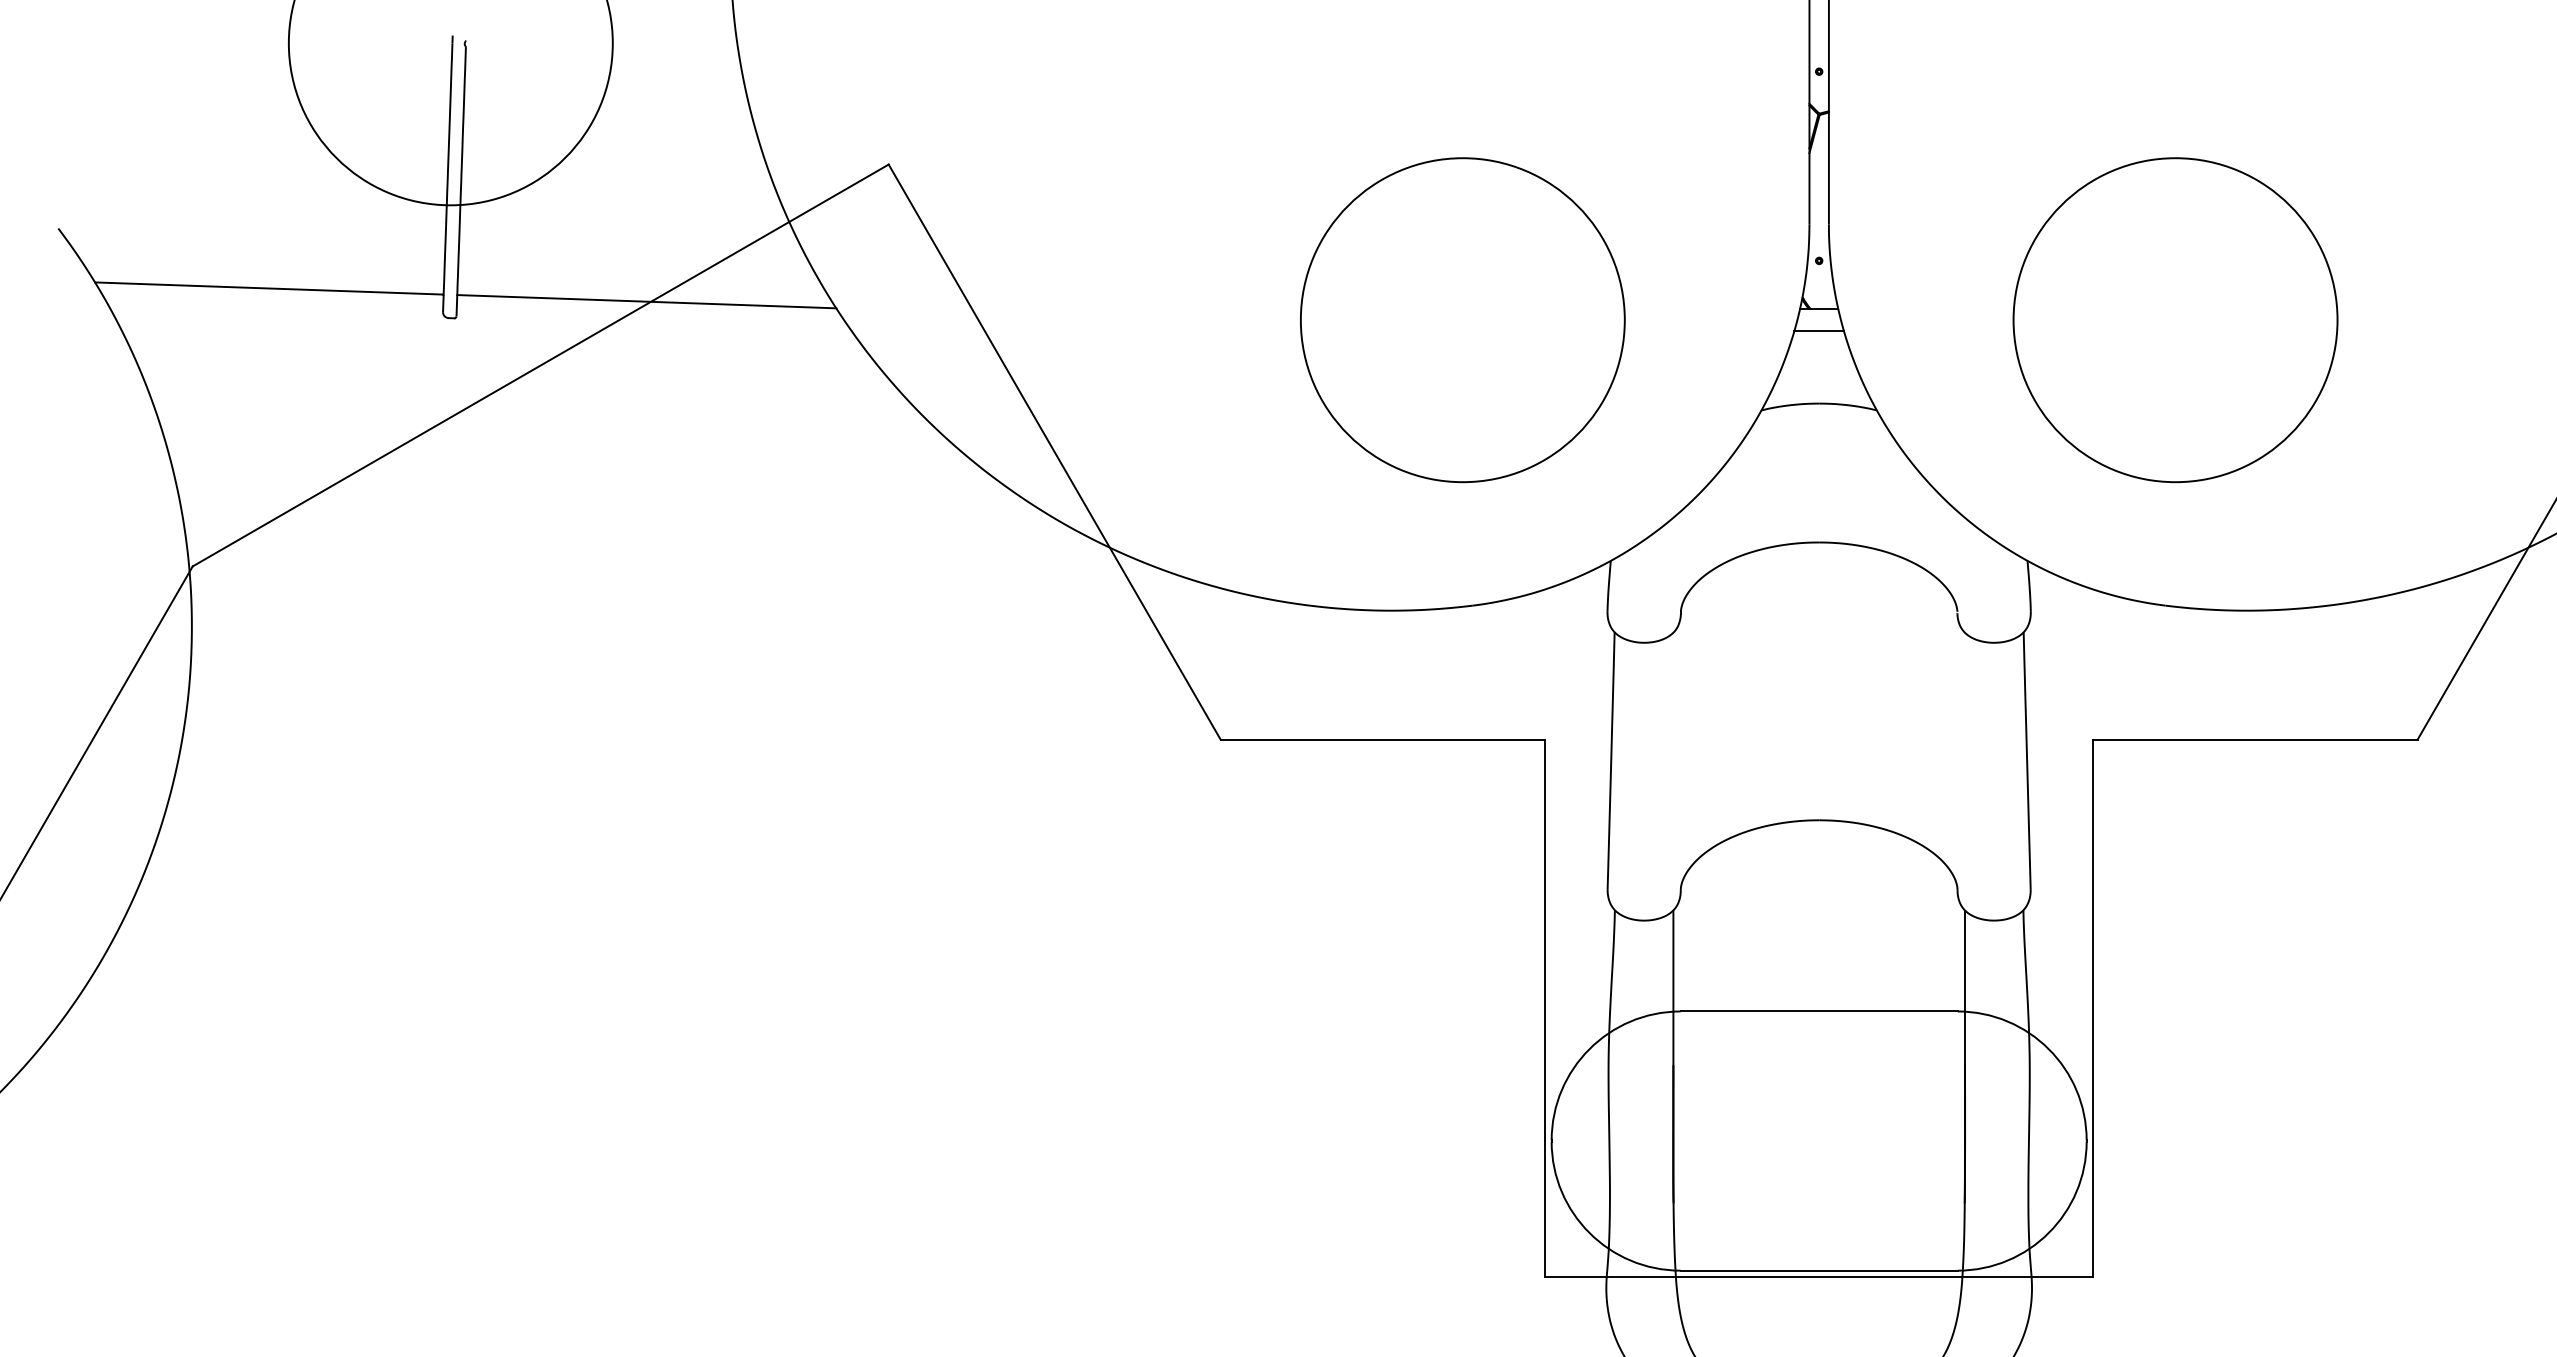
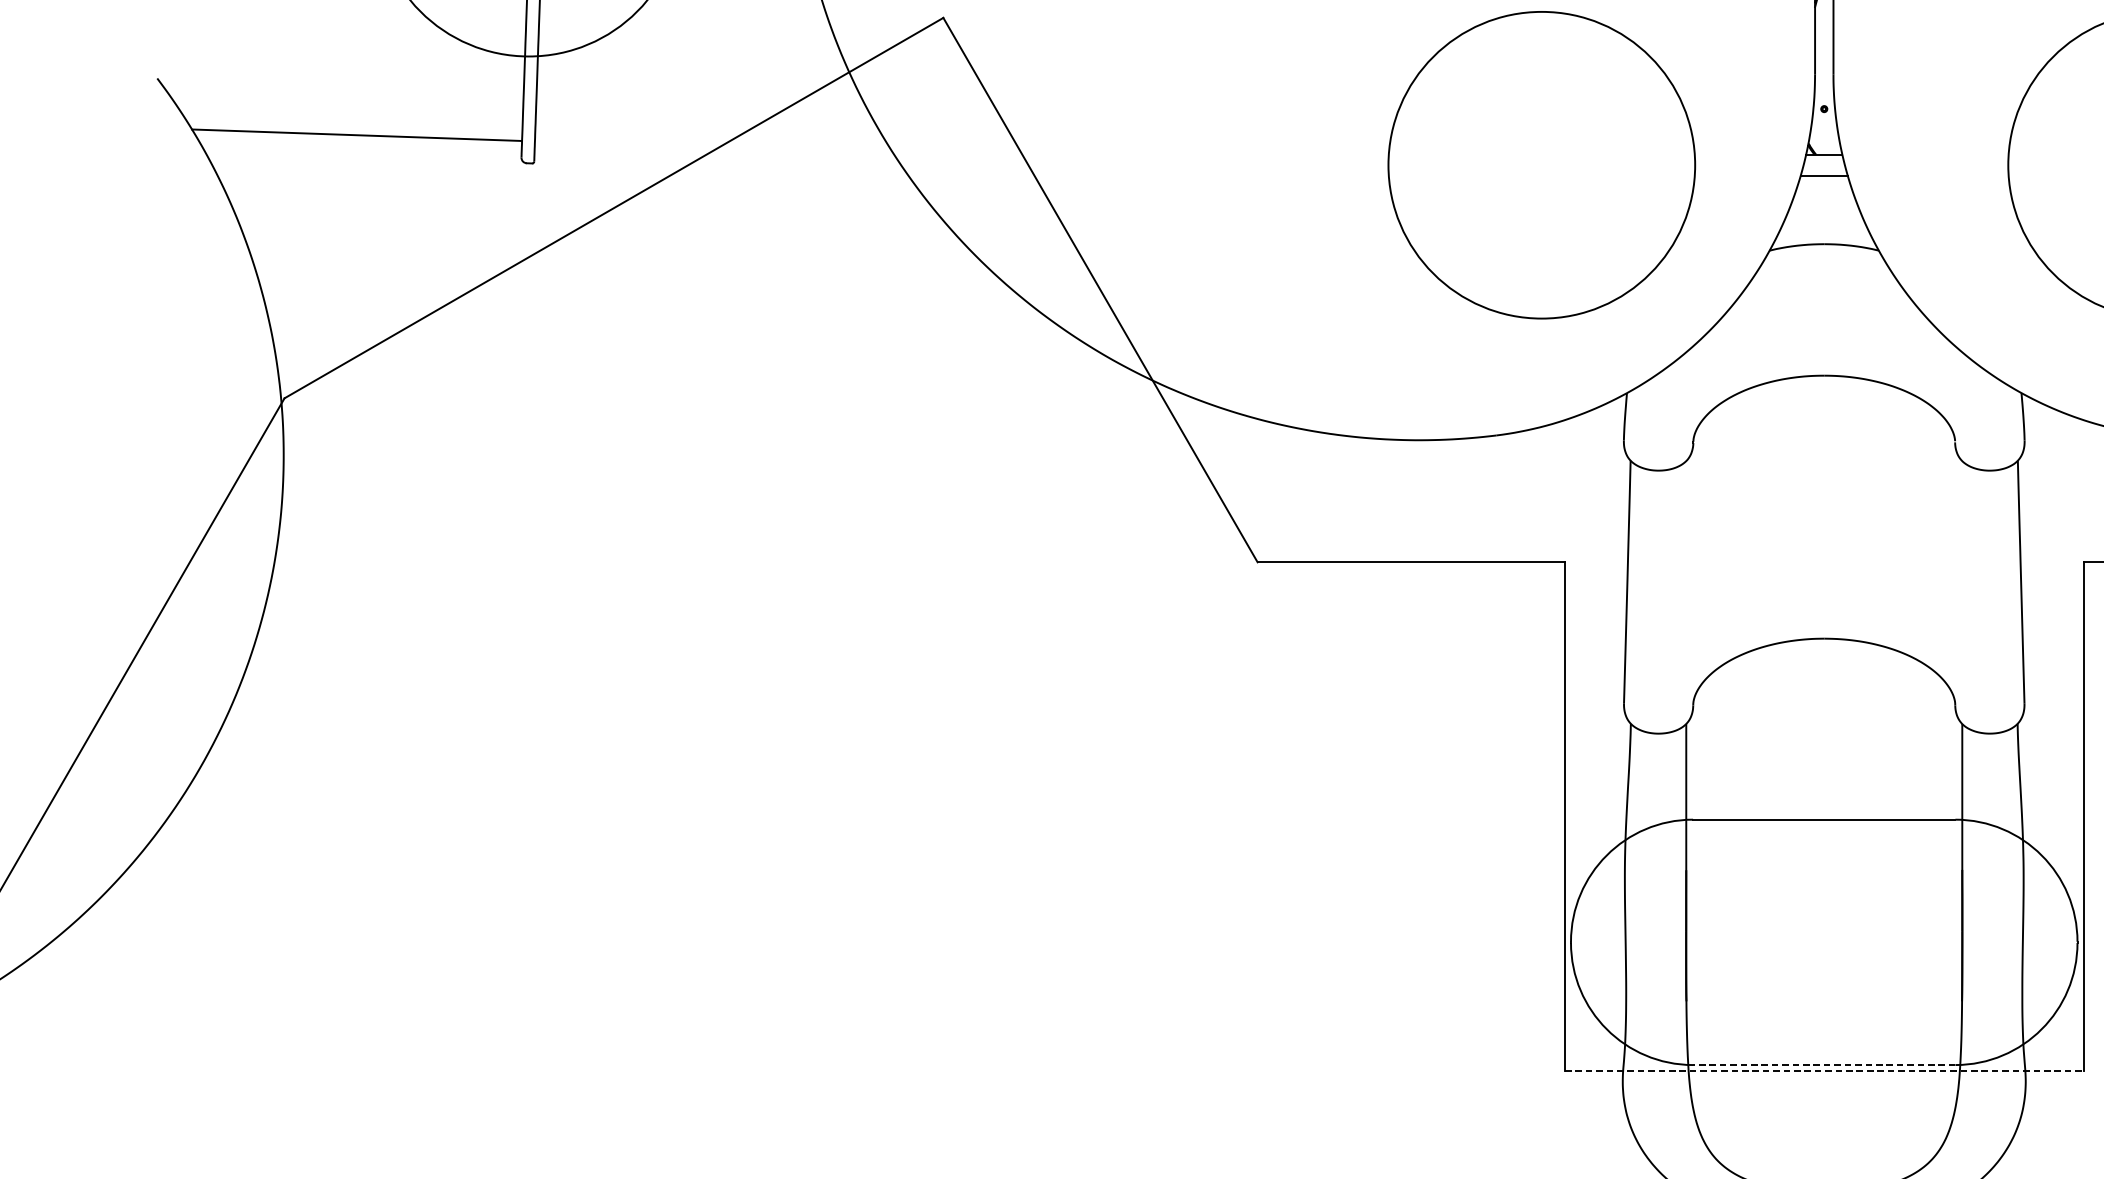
line: (646, 301) -> (714, 147), removed
circle: (1462, 320) -> (1541, 165), moved
line: (1819, 1270) -> (1824, 1064), solid -> dashed
line: (1819, 1277) -> (1824, 1071), solid -> dashed

